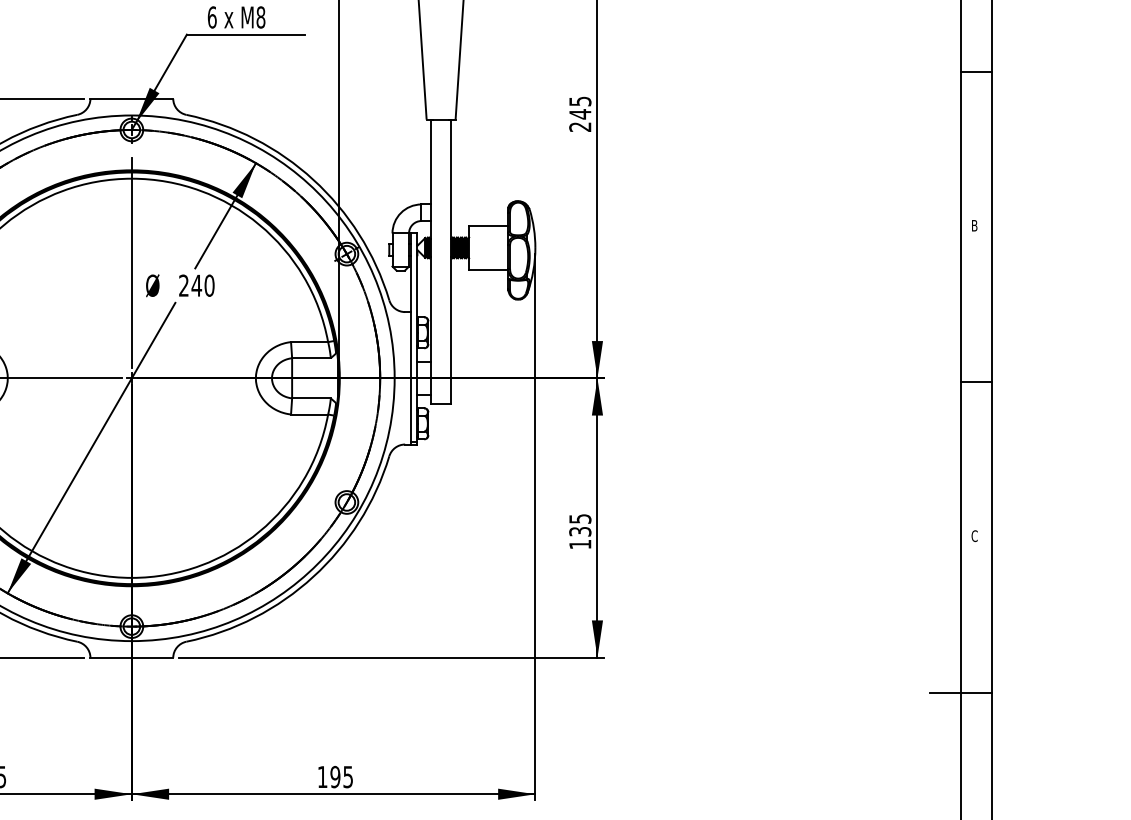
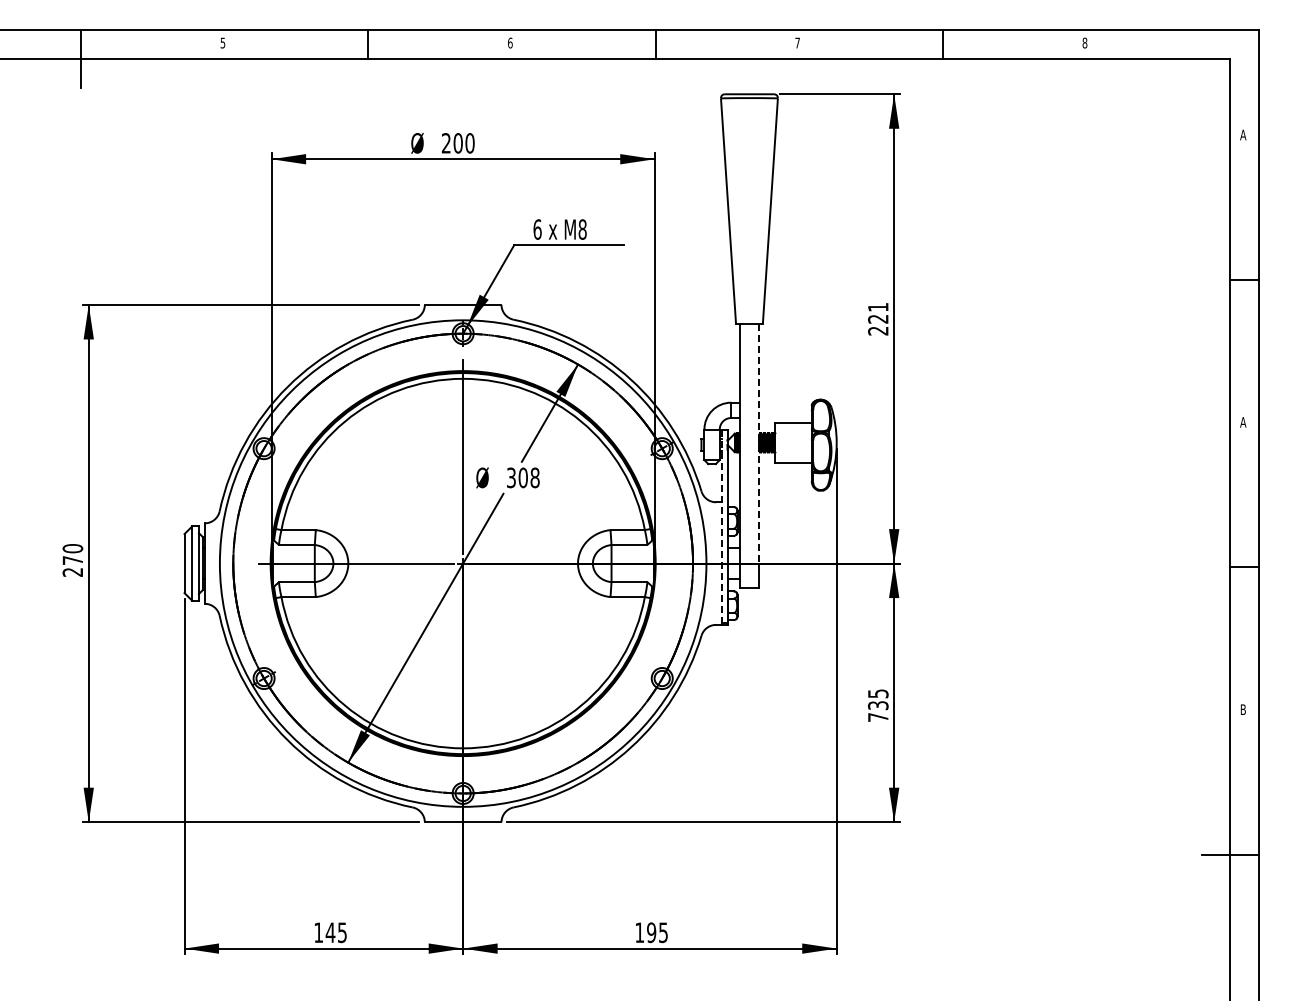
text: (580, 108) -> (878, 313), 245 -> 221
text: (974, 225) -> (1243, 422), B -> A
line: (451, 248) -> (759, 443), solid -> dashed
text: (197, 285) -> (523, 477), 240 -> 308
line: (410, 338) -> (721, 526), solid -> dashed
text: (974, 535) -> (1243, 709), C -> B
text: (580, 544) -> (878, 717), 135 -> 735

